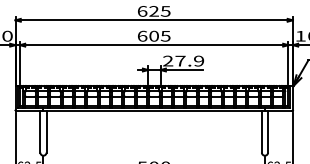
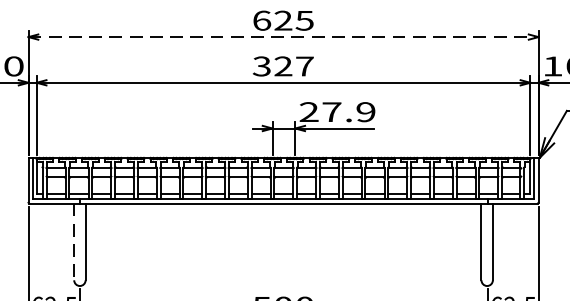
line: (154, 20) -> (284, 37), solid -> dashed
text: (153, 35) -> (282, 65), 605 -> 327
line: (40, 131) -> (74, 241), solid -> dashed

